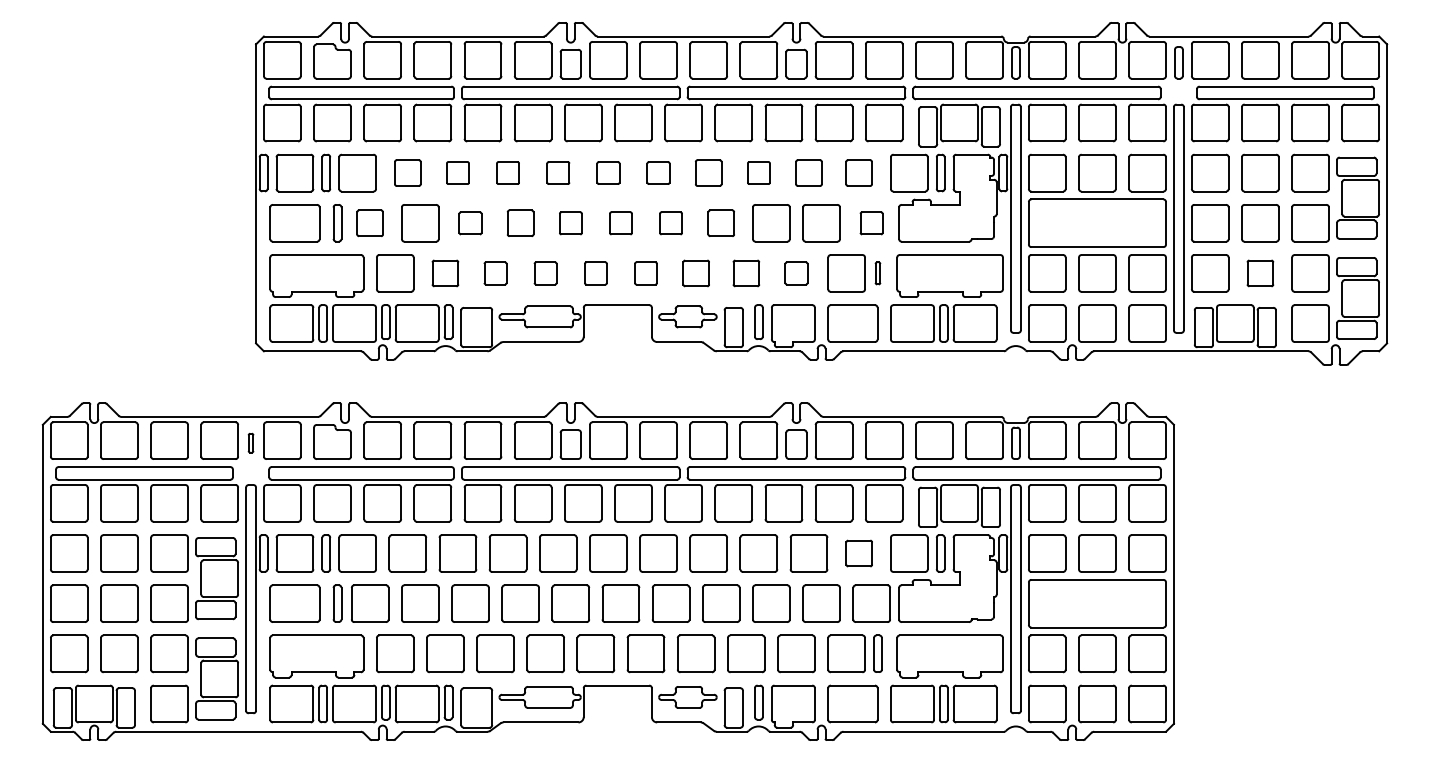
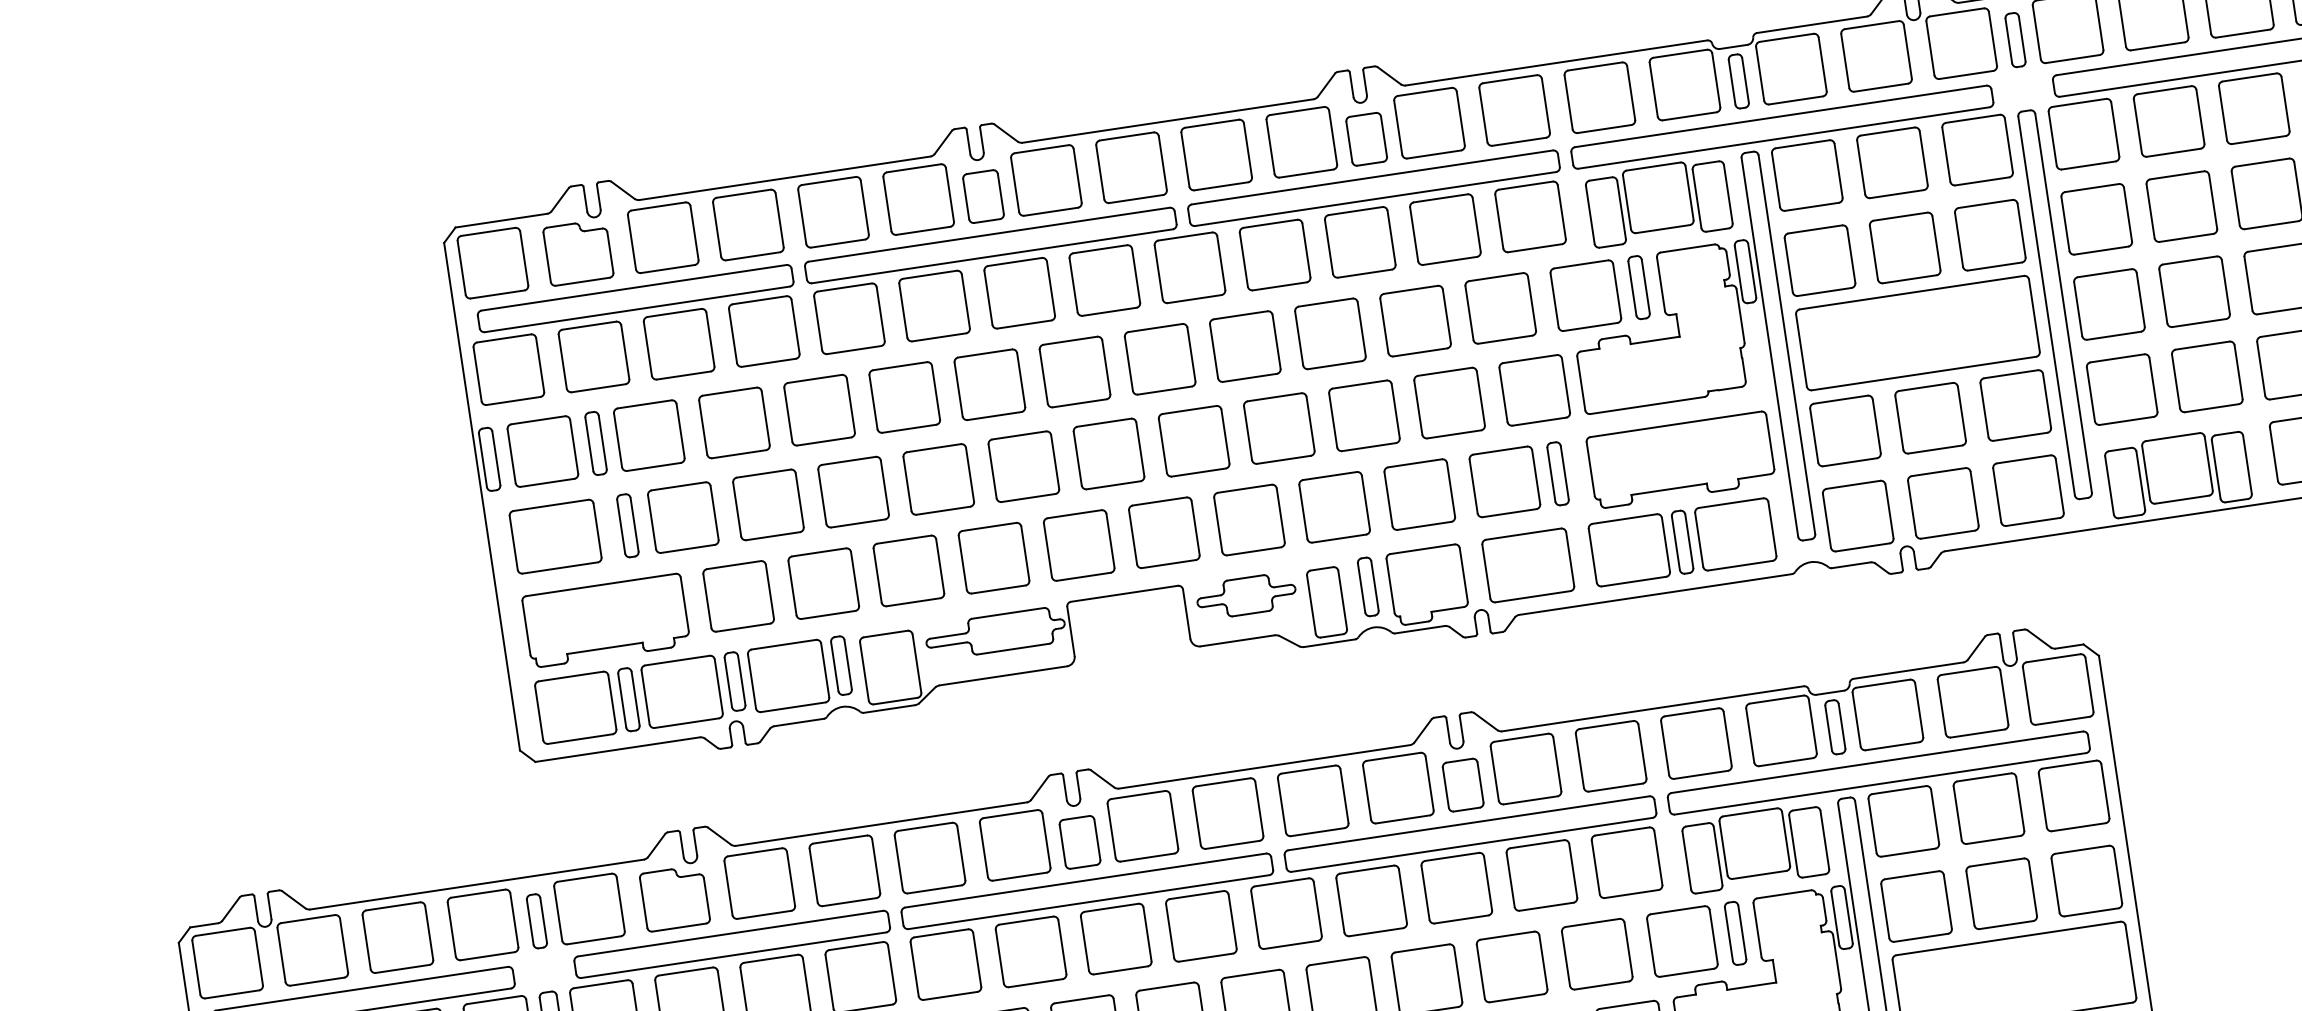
part: (407, 172) -> (733, 421), size x1.43
part: (457, 172) -> (818, 409), size x1.67
part: (507, 172) -> (903, 396), size x1.67
part: (558, 172) -> (990, 383), size x1.67
part: (608, 172) -> (1075, 370), size x1.67
part: (658, 172) -> (1159, 358), size x1.67
part: (708, 172) -> (1244, 345), size x1.43
part: (758, 172) -> (1329, 332), size x1.67
part: (808, 172) -> (1414, 320), size x1.43
part: (858, 172) -> (1499, 307), size x1.43
part: (369, 223) -> (682, 518), size x1.43
part: (470, 223) -> (853, 492), size x1.67
part: (520, 223) -> (938, 479), size x1.43
part: (570, 223) -> (1023, 467), size x1.67
part: (620, 223) -> (1108, 454), size x1.67
part: (670, 223) -> (1193, 441), size x1.67
part: (721, 223) -> (1279, 428), size x1.43
part: (871, 223) -> (1534, 390), size x1.67
part: (445, 273) -> (823, 583), size x1.43
part: (495, 273) -> (908, 571), size x1.67
part: (545, 273) -> (993, 558), size x1.67
part: (595, 273) -> (1078, 545), size x1.67
part: (645, 273) -> (1163, 533), size x1.67
part: (696, 273) -> (1250, 520), size x1.43
part: (746, 273) -> (1334, 507), size x1.43
part: (796, 273) -> (1419, 494), size x1.67
part: (877, 273) -> (1557, 474), size x1.67
part: (1260, 273) -> (2207, 376), size x1.43
part: (250, 442) -> (535, 920), size x1.67
part: (859, 553) -> (1597, 954), size x1.43

